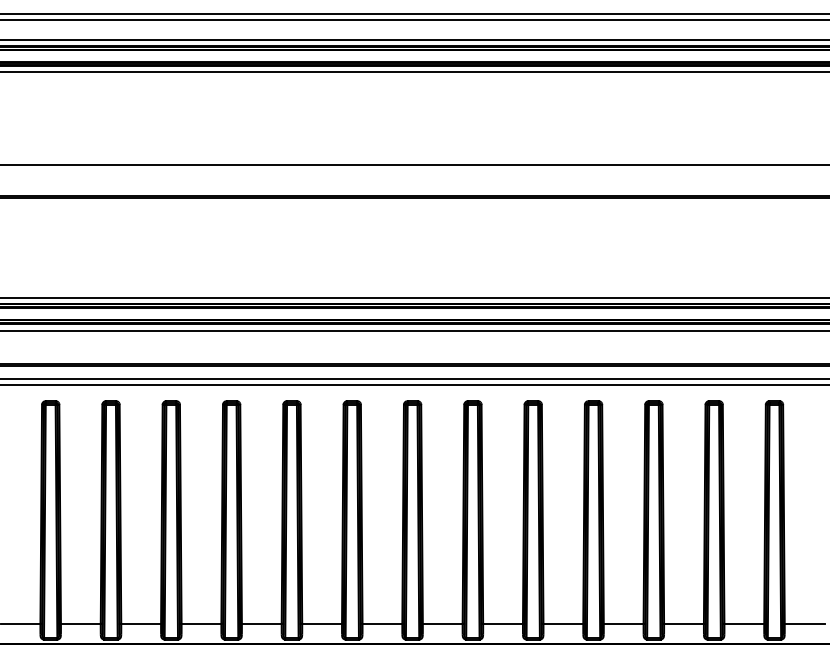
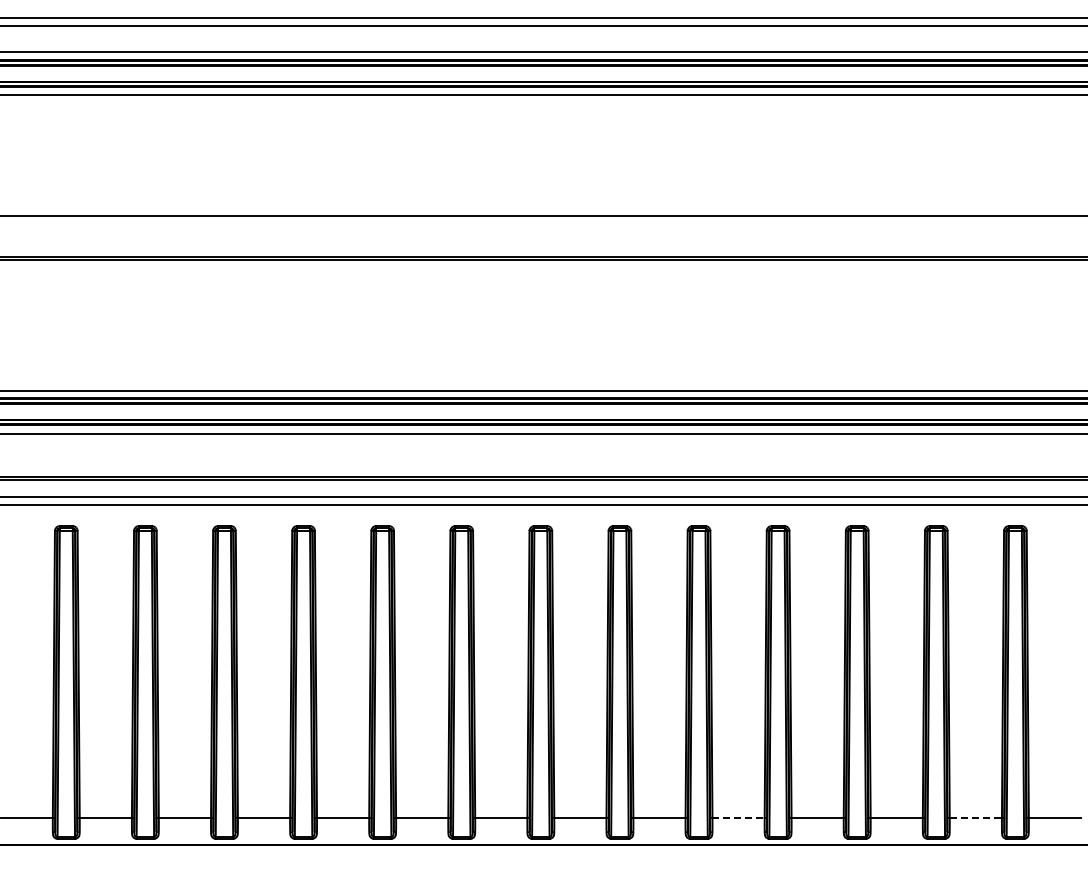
line: (564, 623) -> (739, 817), solid -> dashed
line: (744, 623) -> (976, 817), solid -> dashed

